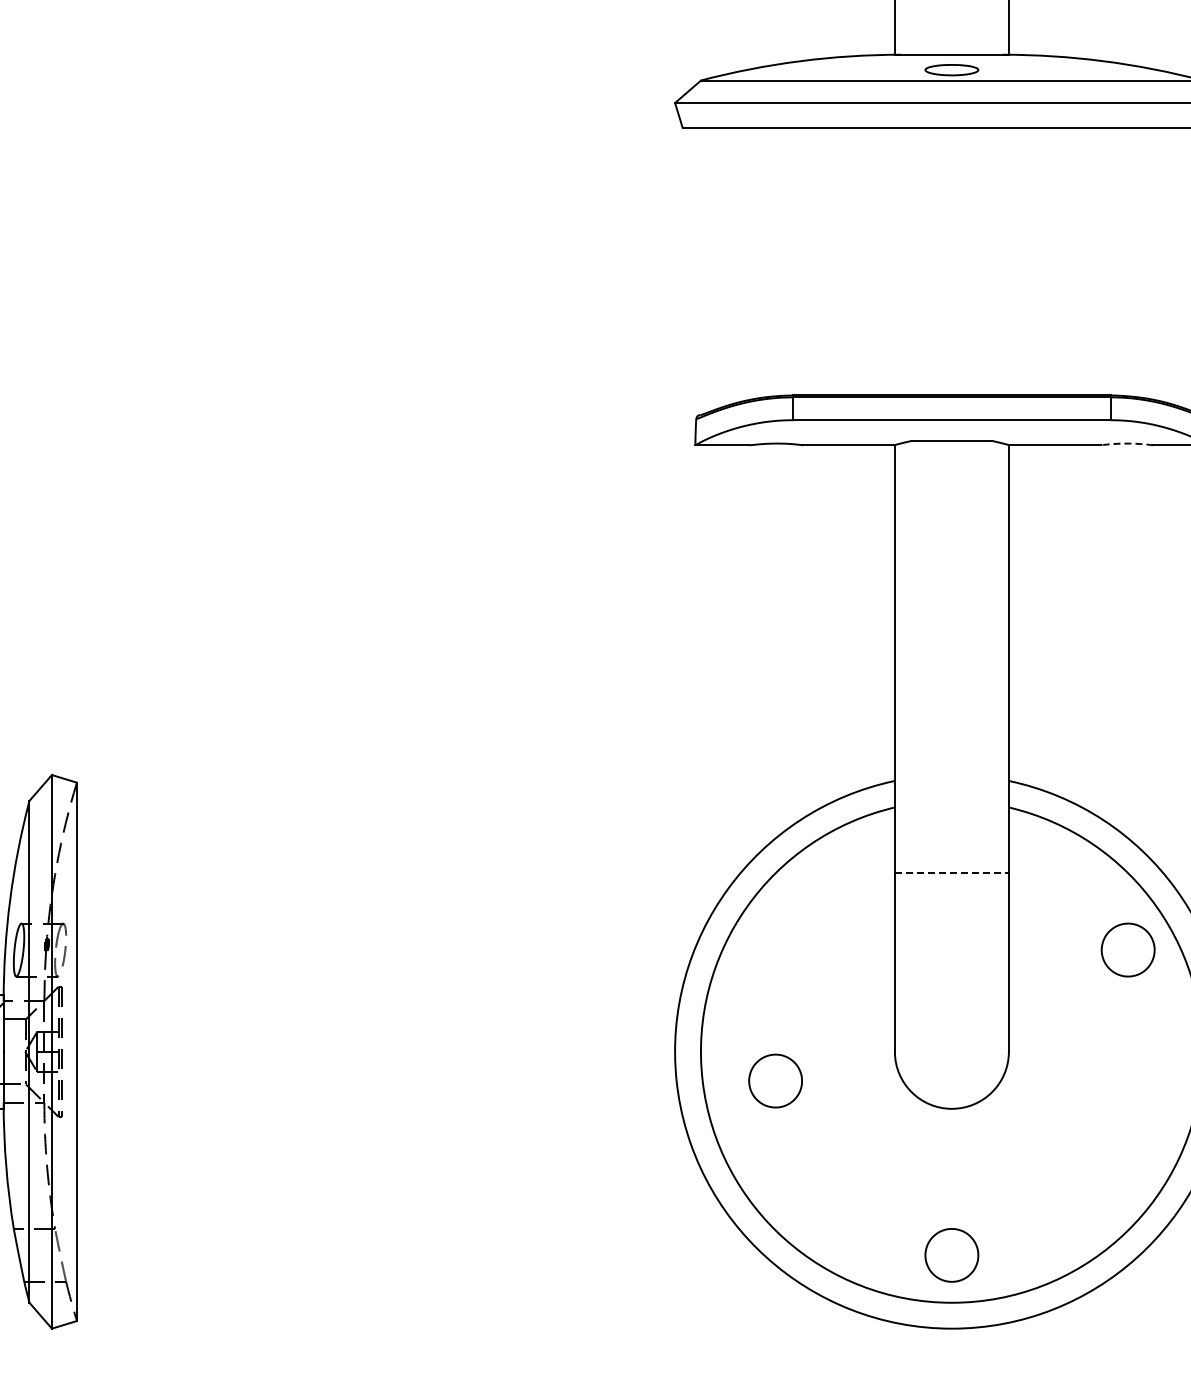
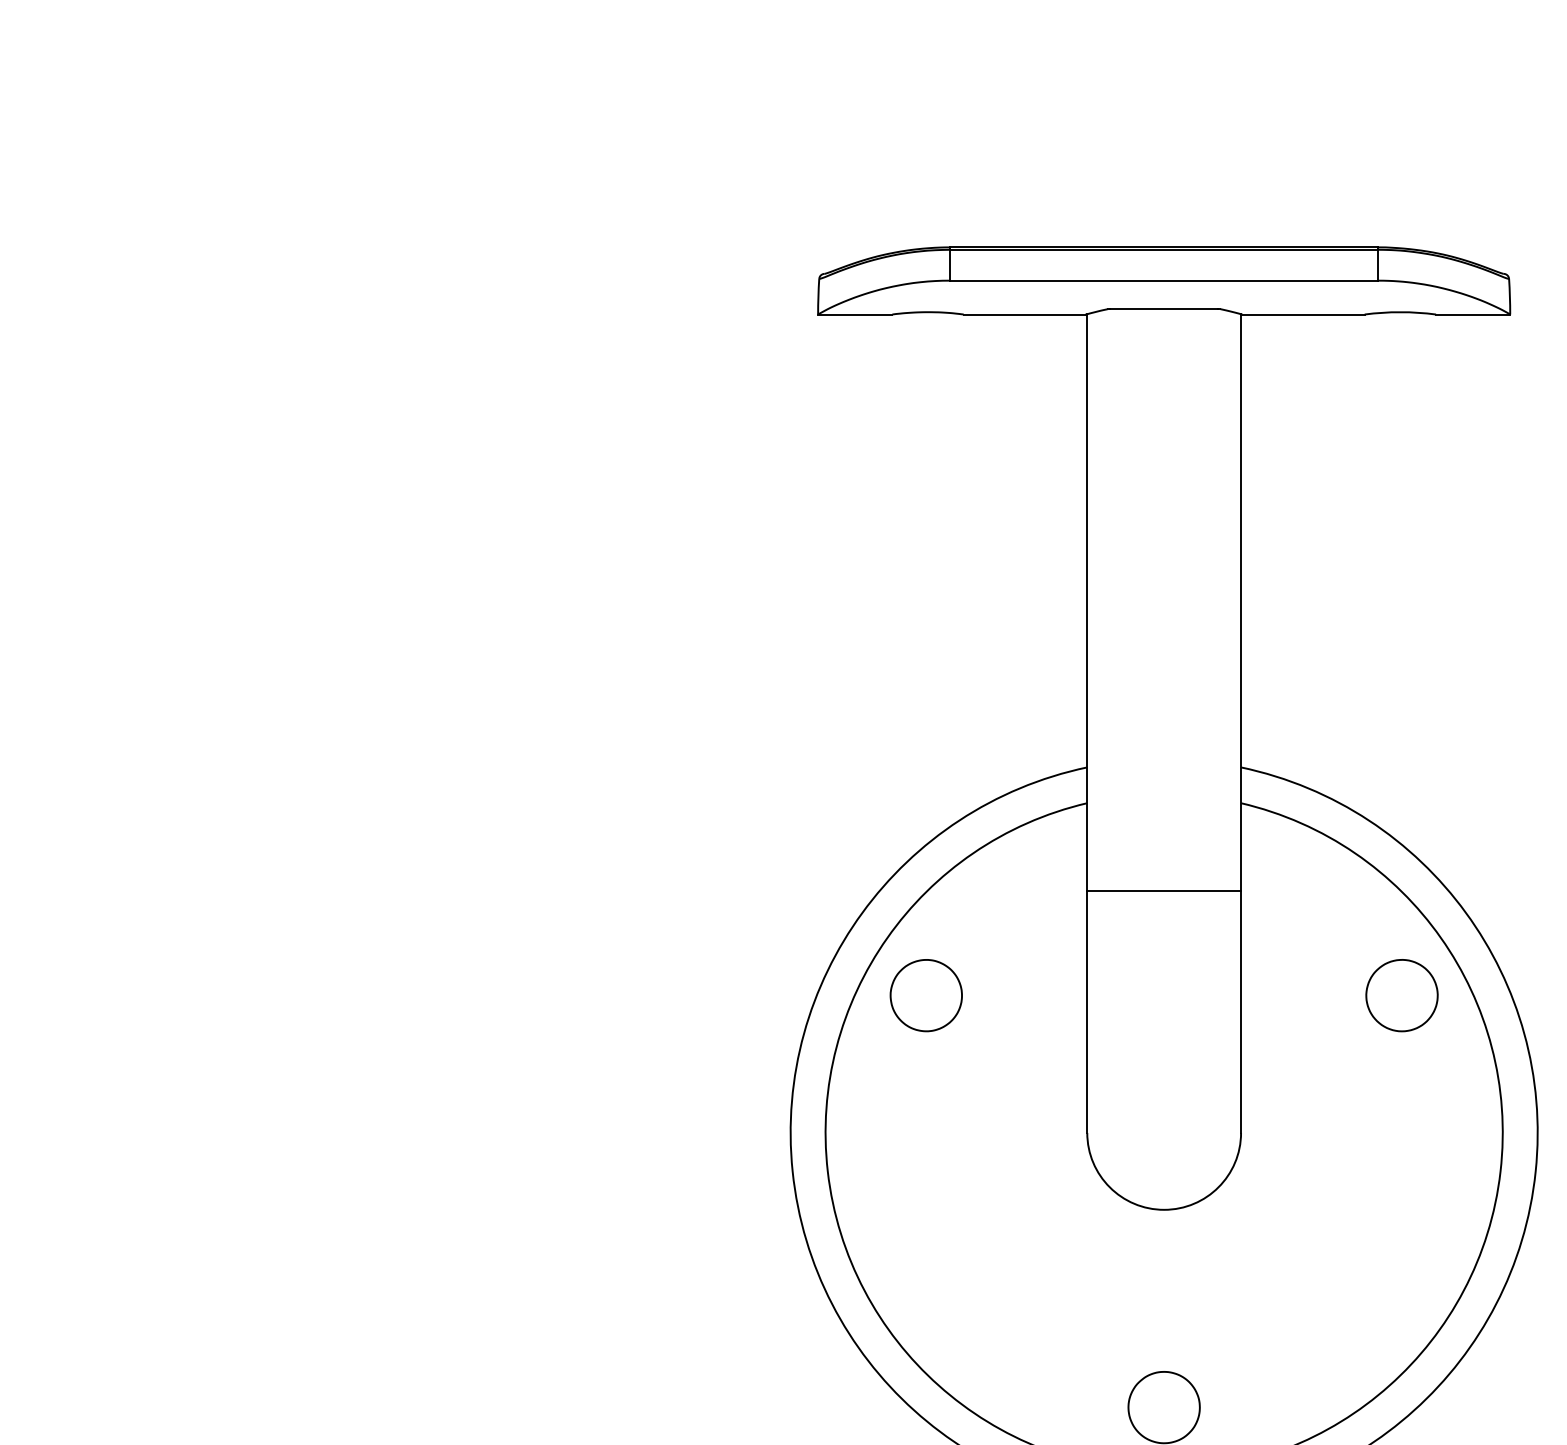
arc: (1126, 443) -> (1399, 312), dashed -> solid
line: (951, 872) -> (1163, 890), dashed -> solid
part: (775, 1080) -> (926, 994), moved

